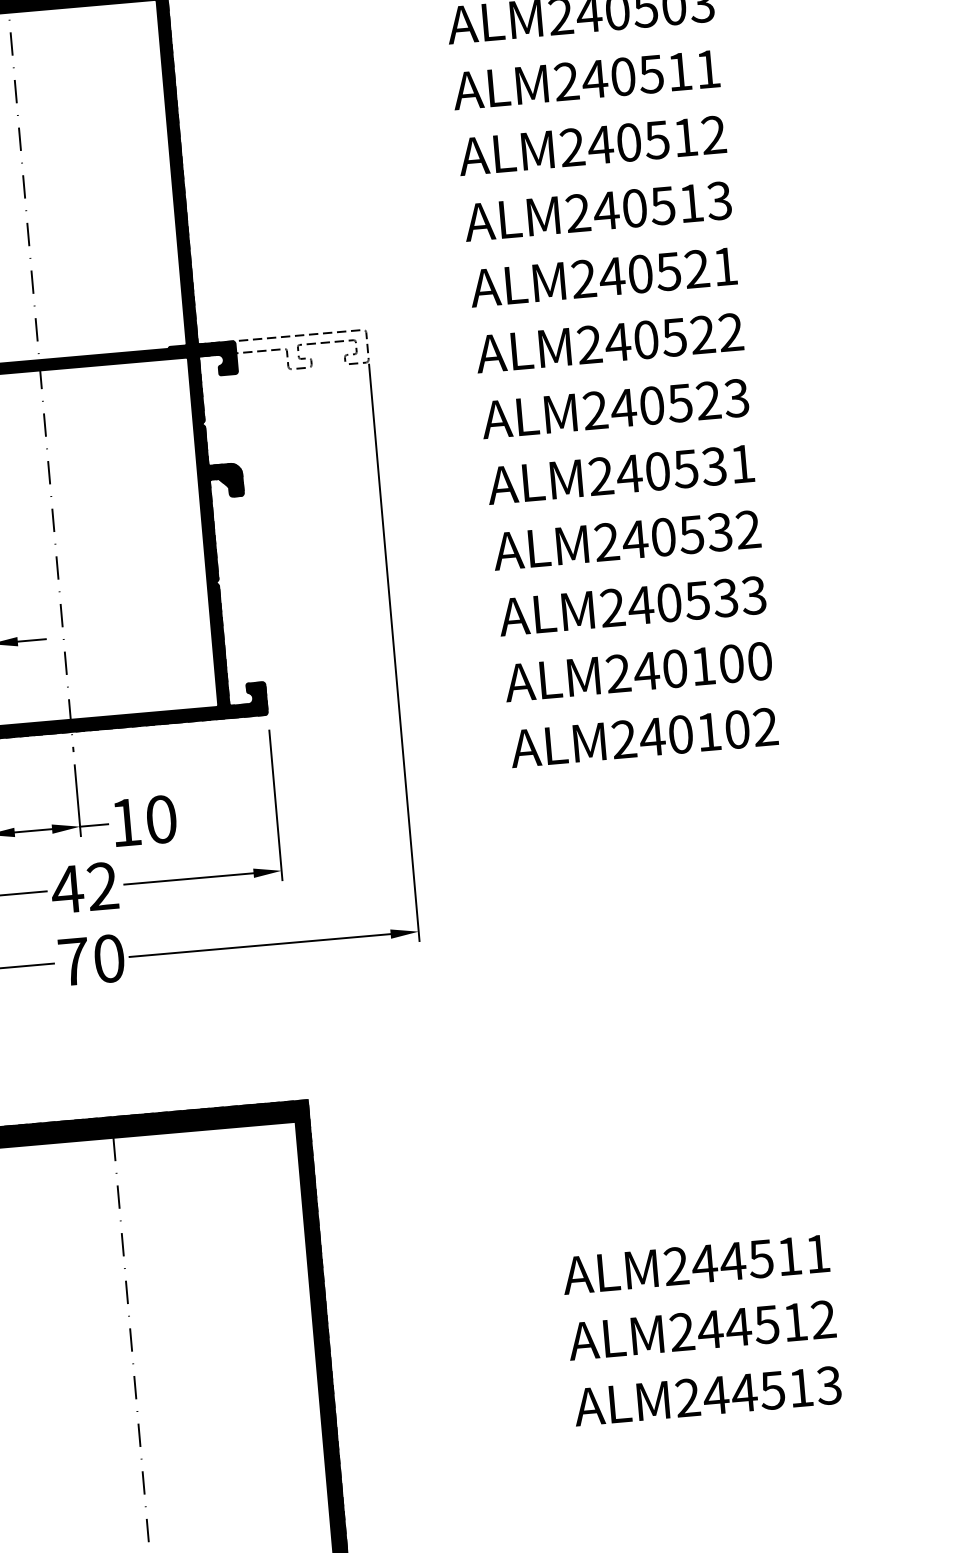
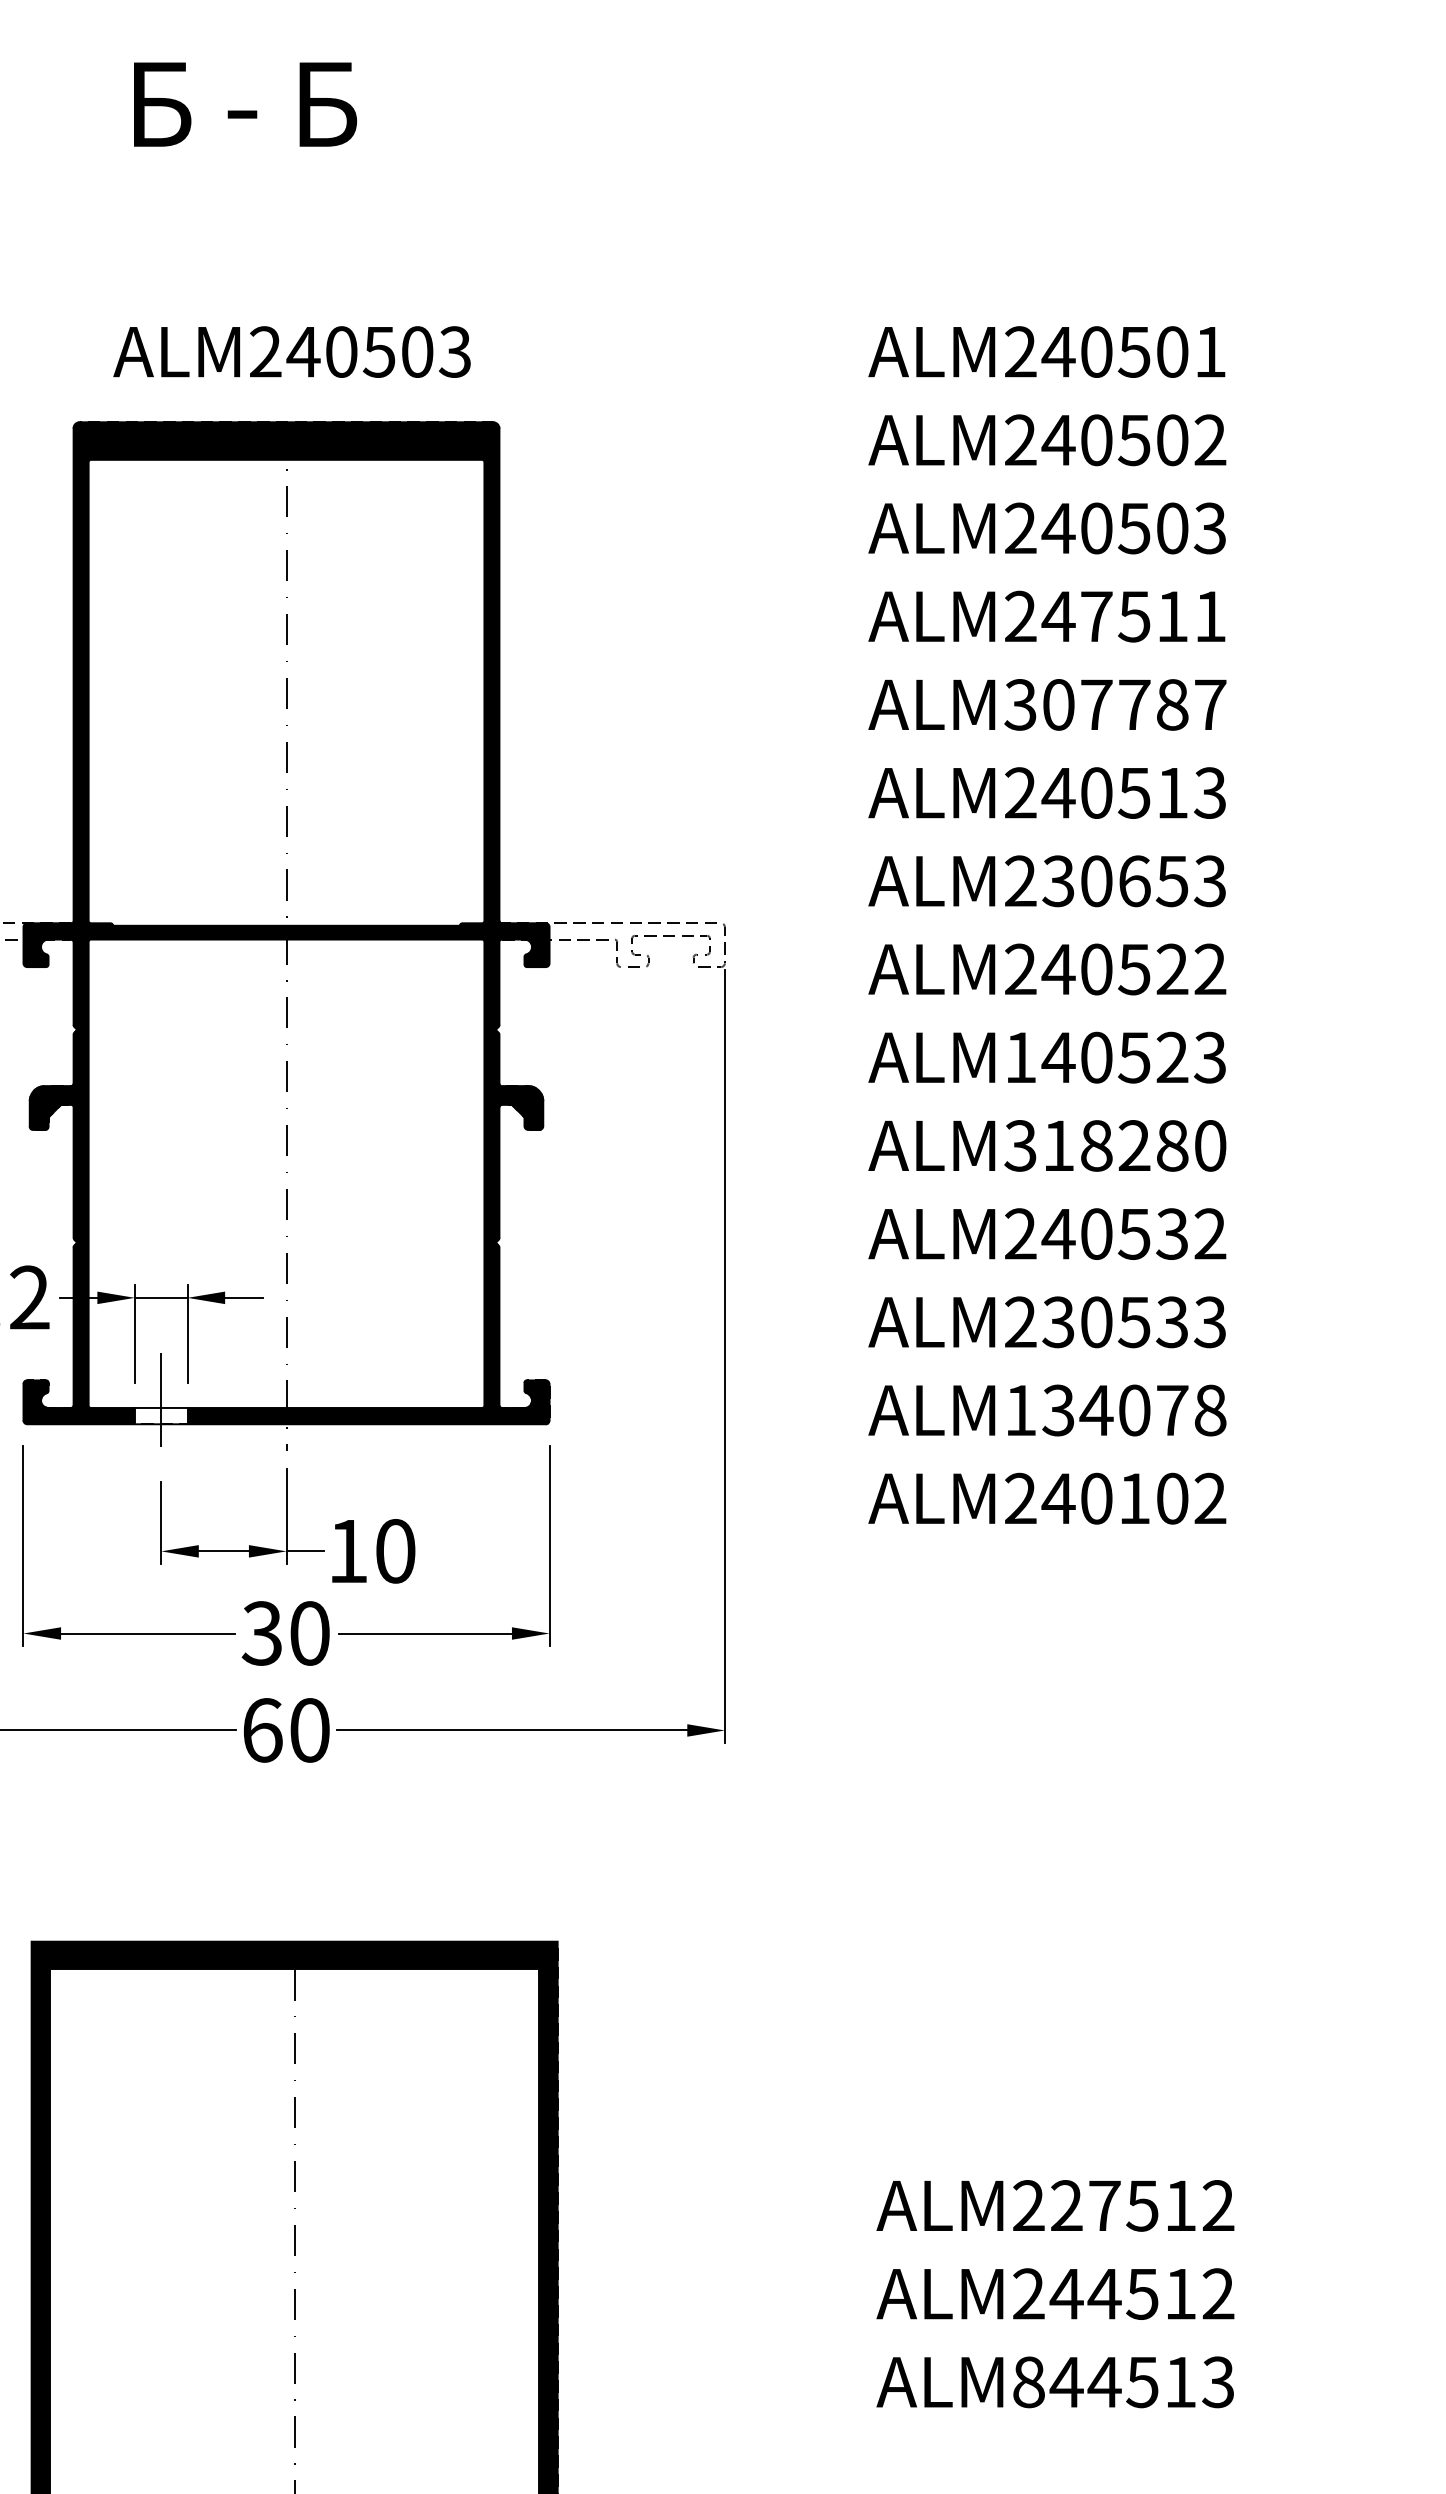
text: (623, 76) -> (1096, 616), ALM240511 -> ALM247511
text: (643, 141) -> (1115, 704), ALM240512 -> ALM307787
text: (668, 271) -> (1133, 881), ALM240521 -> ALM230653
text: (595, 409) -> (1020, 1056), ALM240523 -> ALM140523
text: (671, 469) -> (1115, 1145), ALM240531 -> ALM318280
text: (640, 605) -> (1058, 1322), ALM240533 -> ALM230533
text: (689, 667) -> (1115, 1410), ALM240100 -> ALM134078
text: (83, 888) -> (284, 1633), 42 -> 30
text: (73, 961) -> (262, 1730), 70 -> 60
text: (760, 1258) -> (1141, 2205), ALM244511 -> ALM227512
text: (687, 1398) -> (1028, 2382), ALM244513 -> ALM844513

